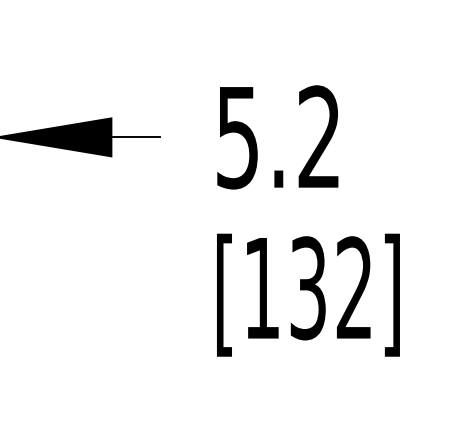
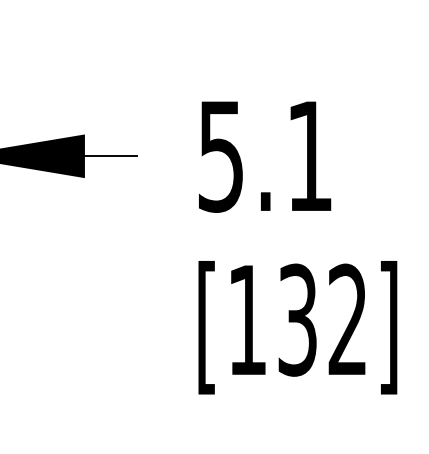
text: (318, 136) -> (308, 155), 5.2 -> 5.1

